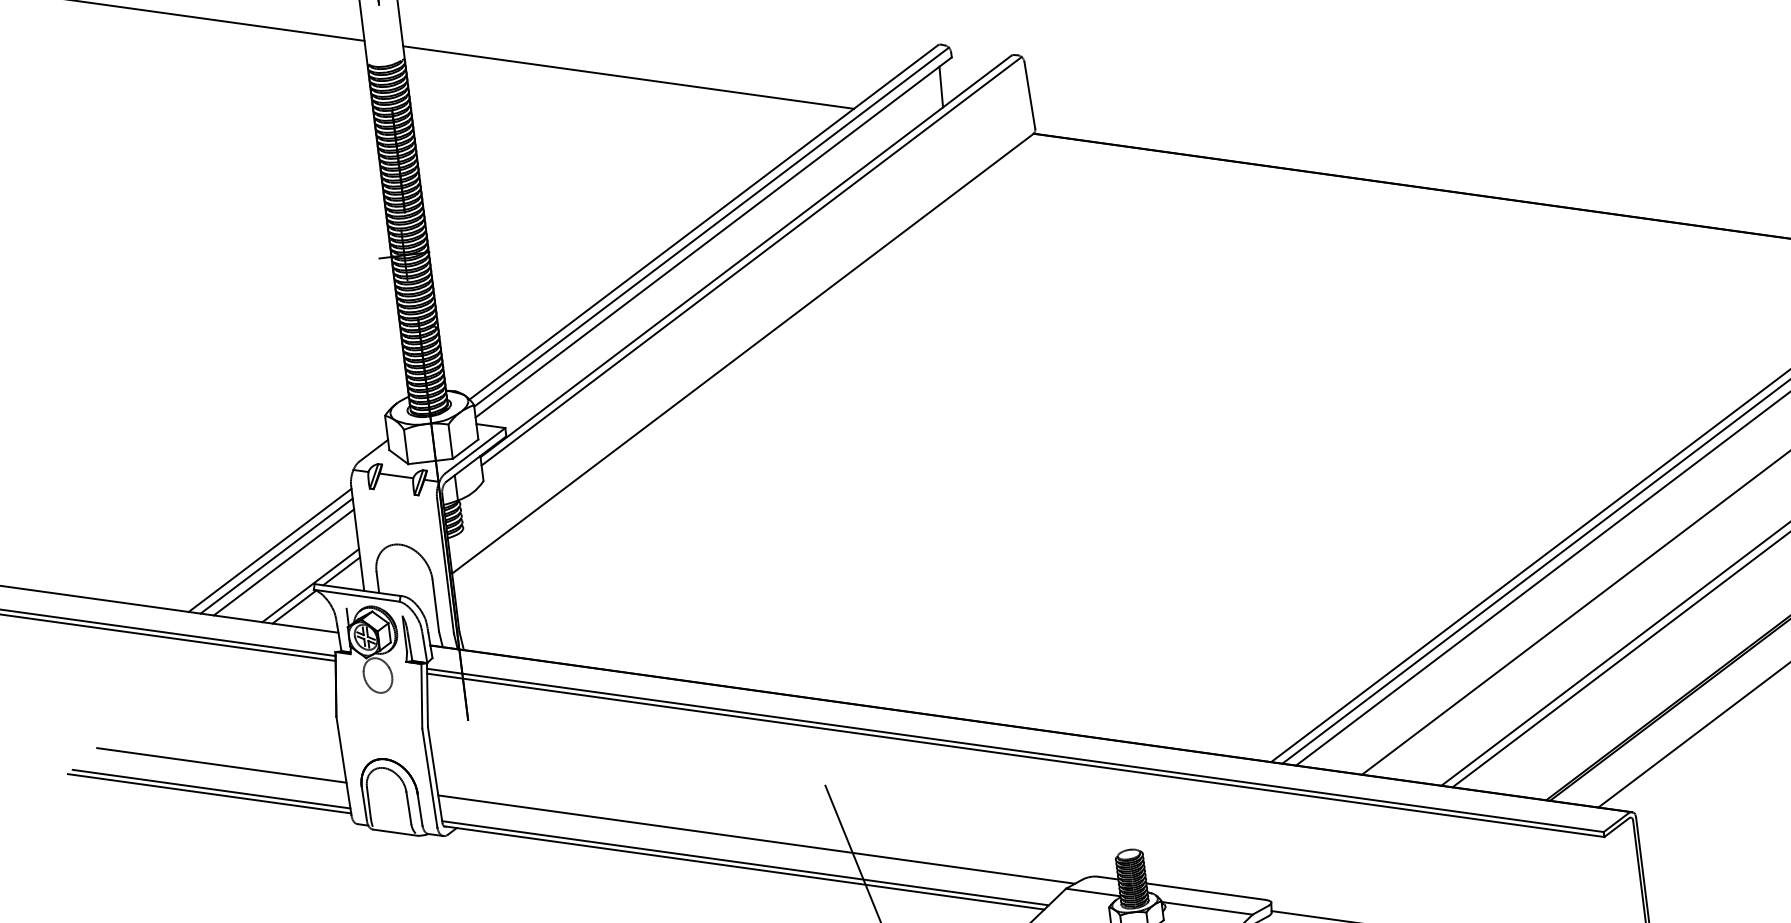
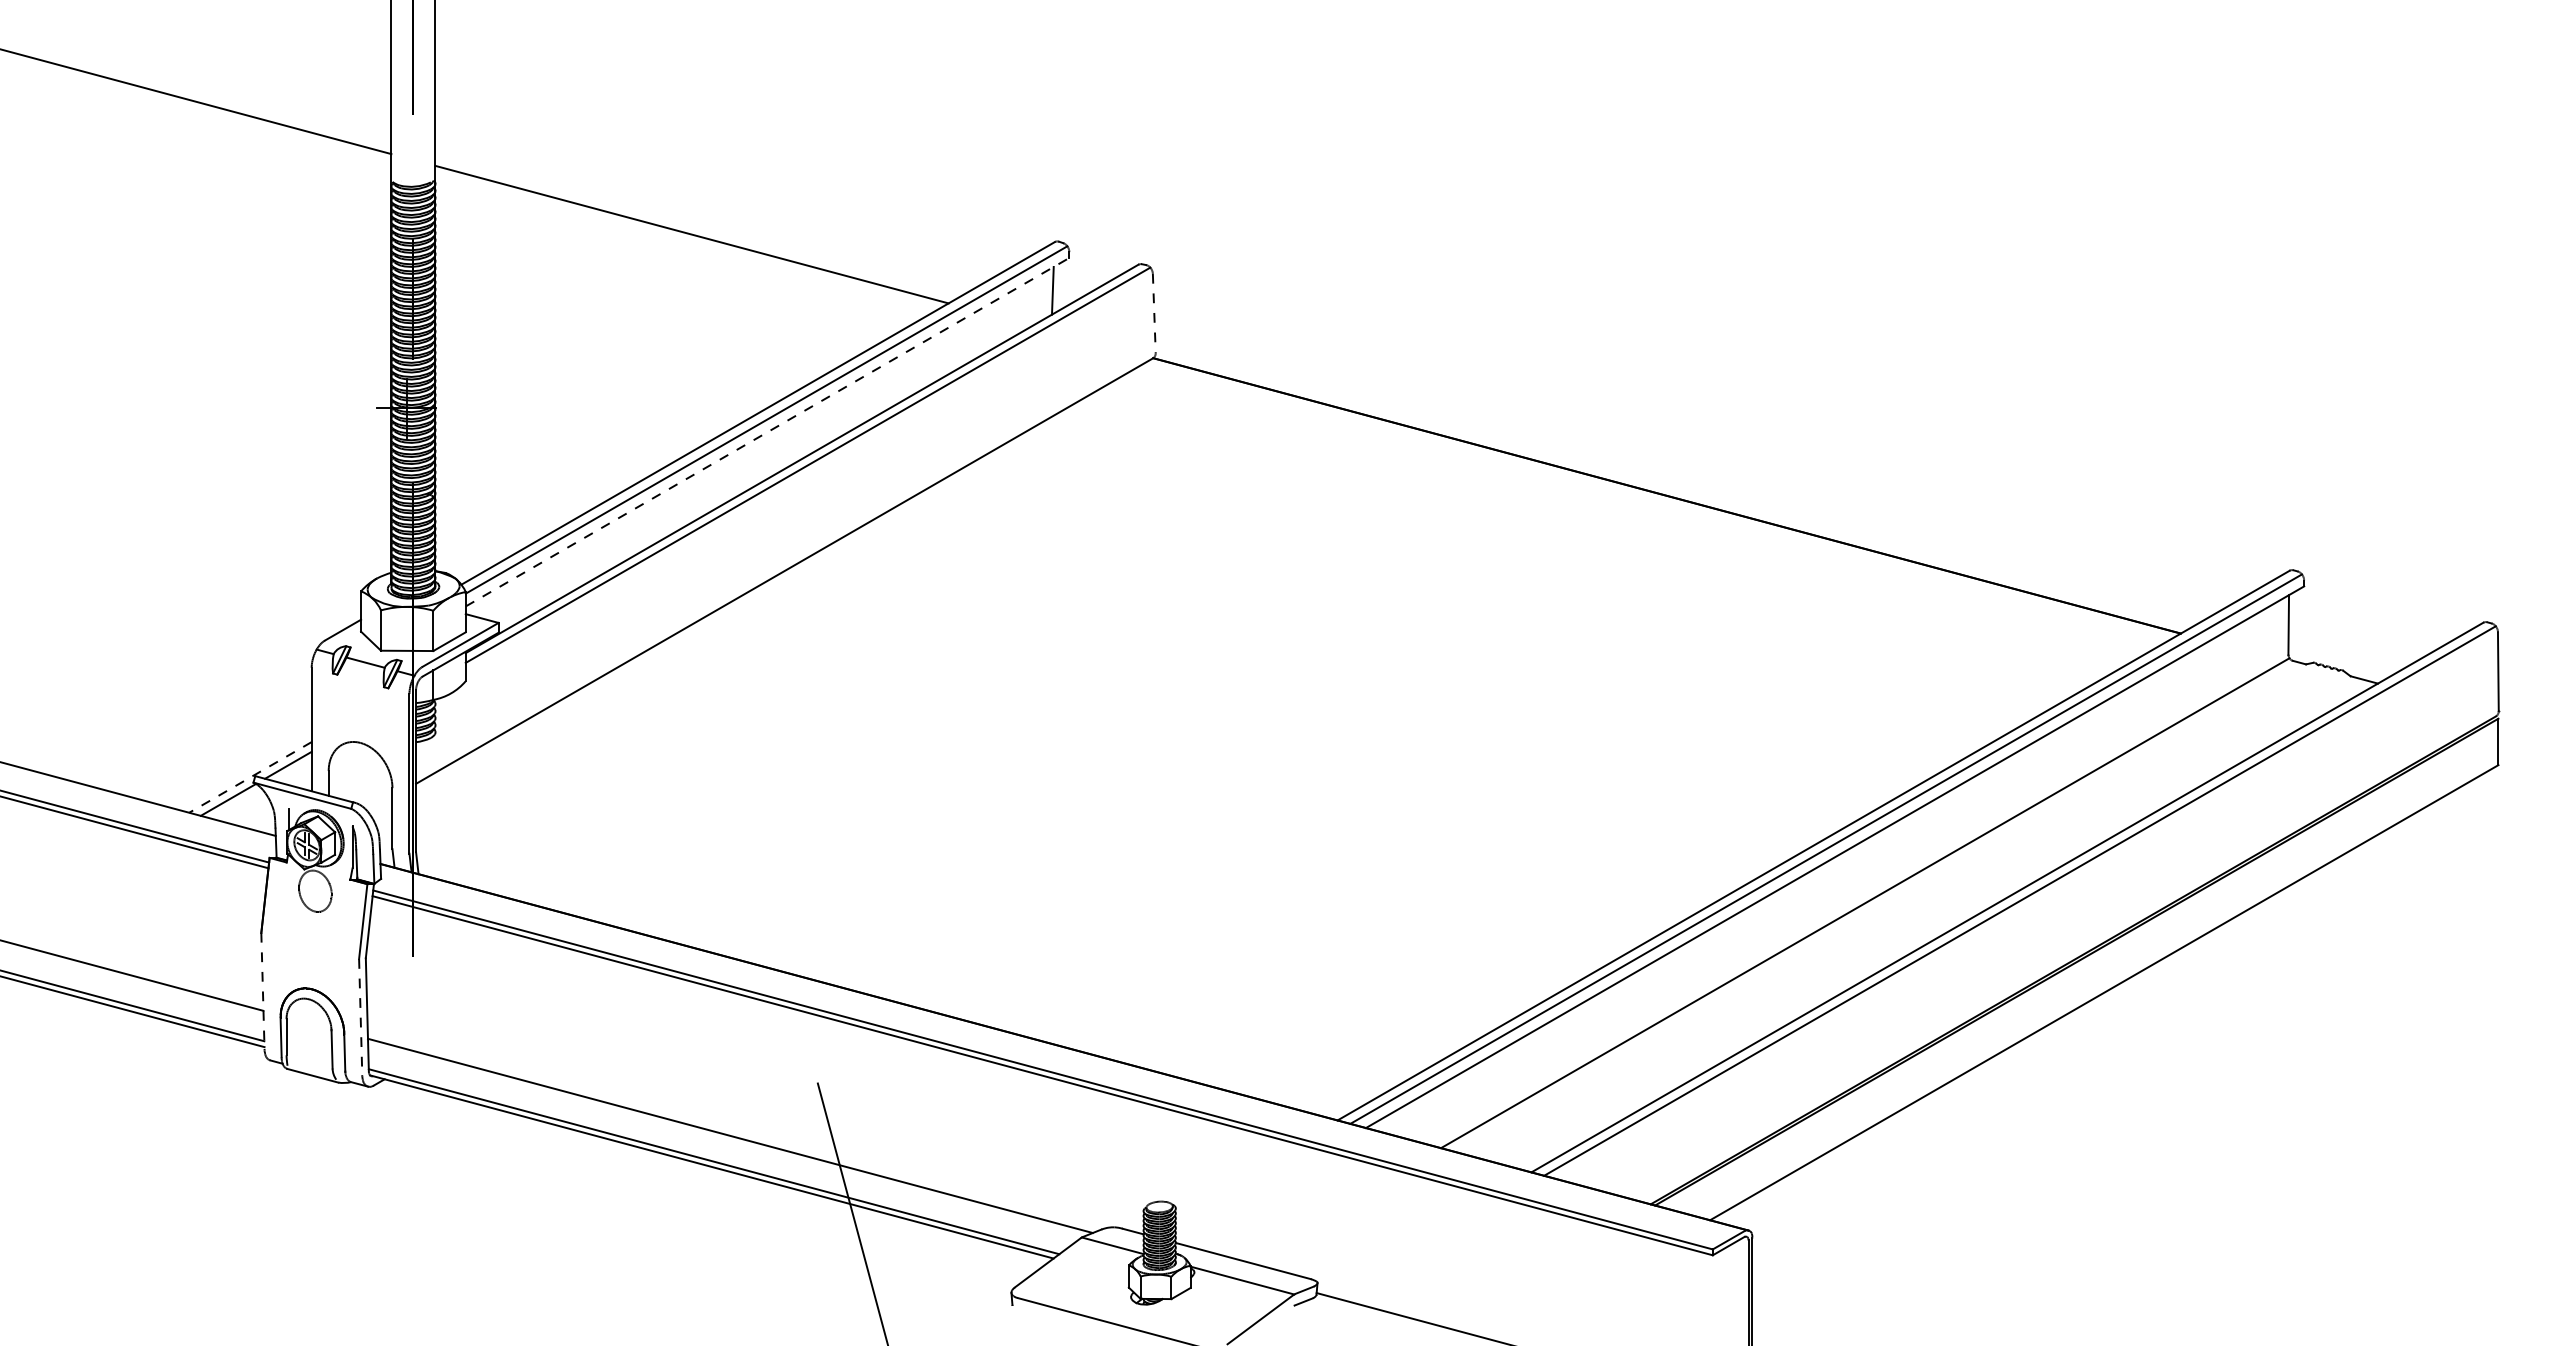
line: (1030, 95) -> (1154, 313), solid -> dashed
line: (713, 236) -> (767, 431), solid -> dashed
line: (270, 550) -> (208, 730), removed
line: (275, 555) -> (214, 737), removed
line: (283, 562) -> (222, 746), removed
line: (310, 585) -> (250, 777), solid -> dashed
line: (343, 766) -> (262, 991), solid -> dashed
line: (429, 778) -> (360, 1017), solid -> dashed

